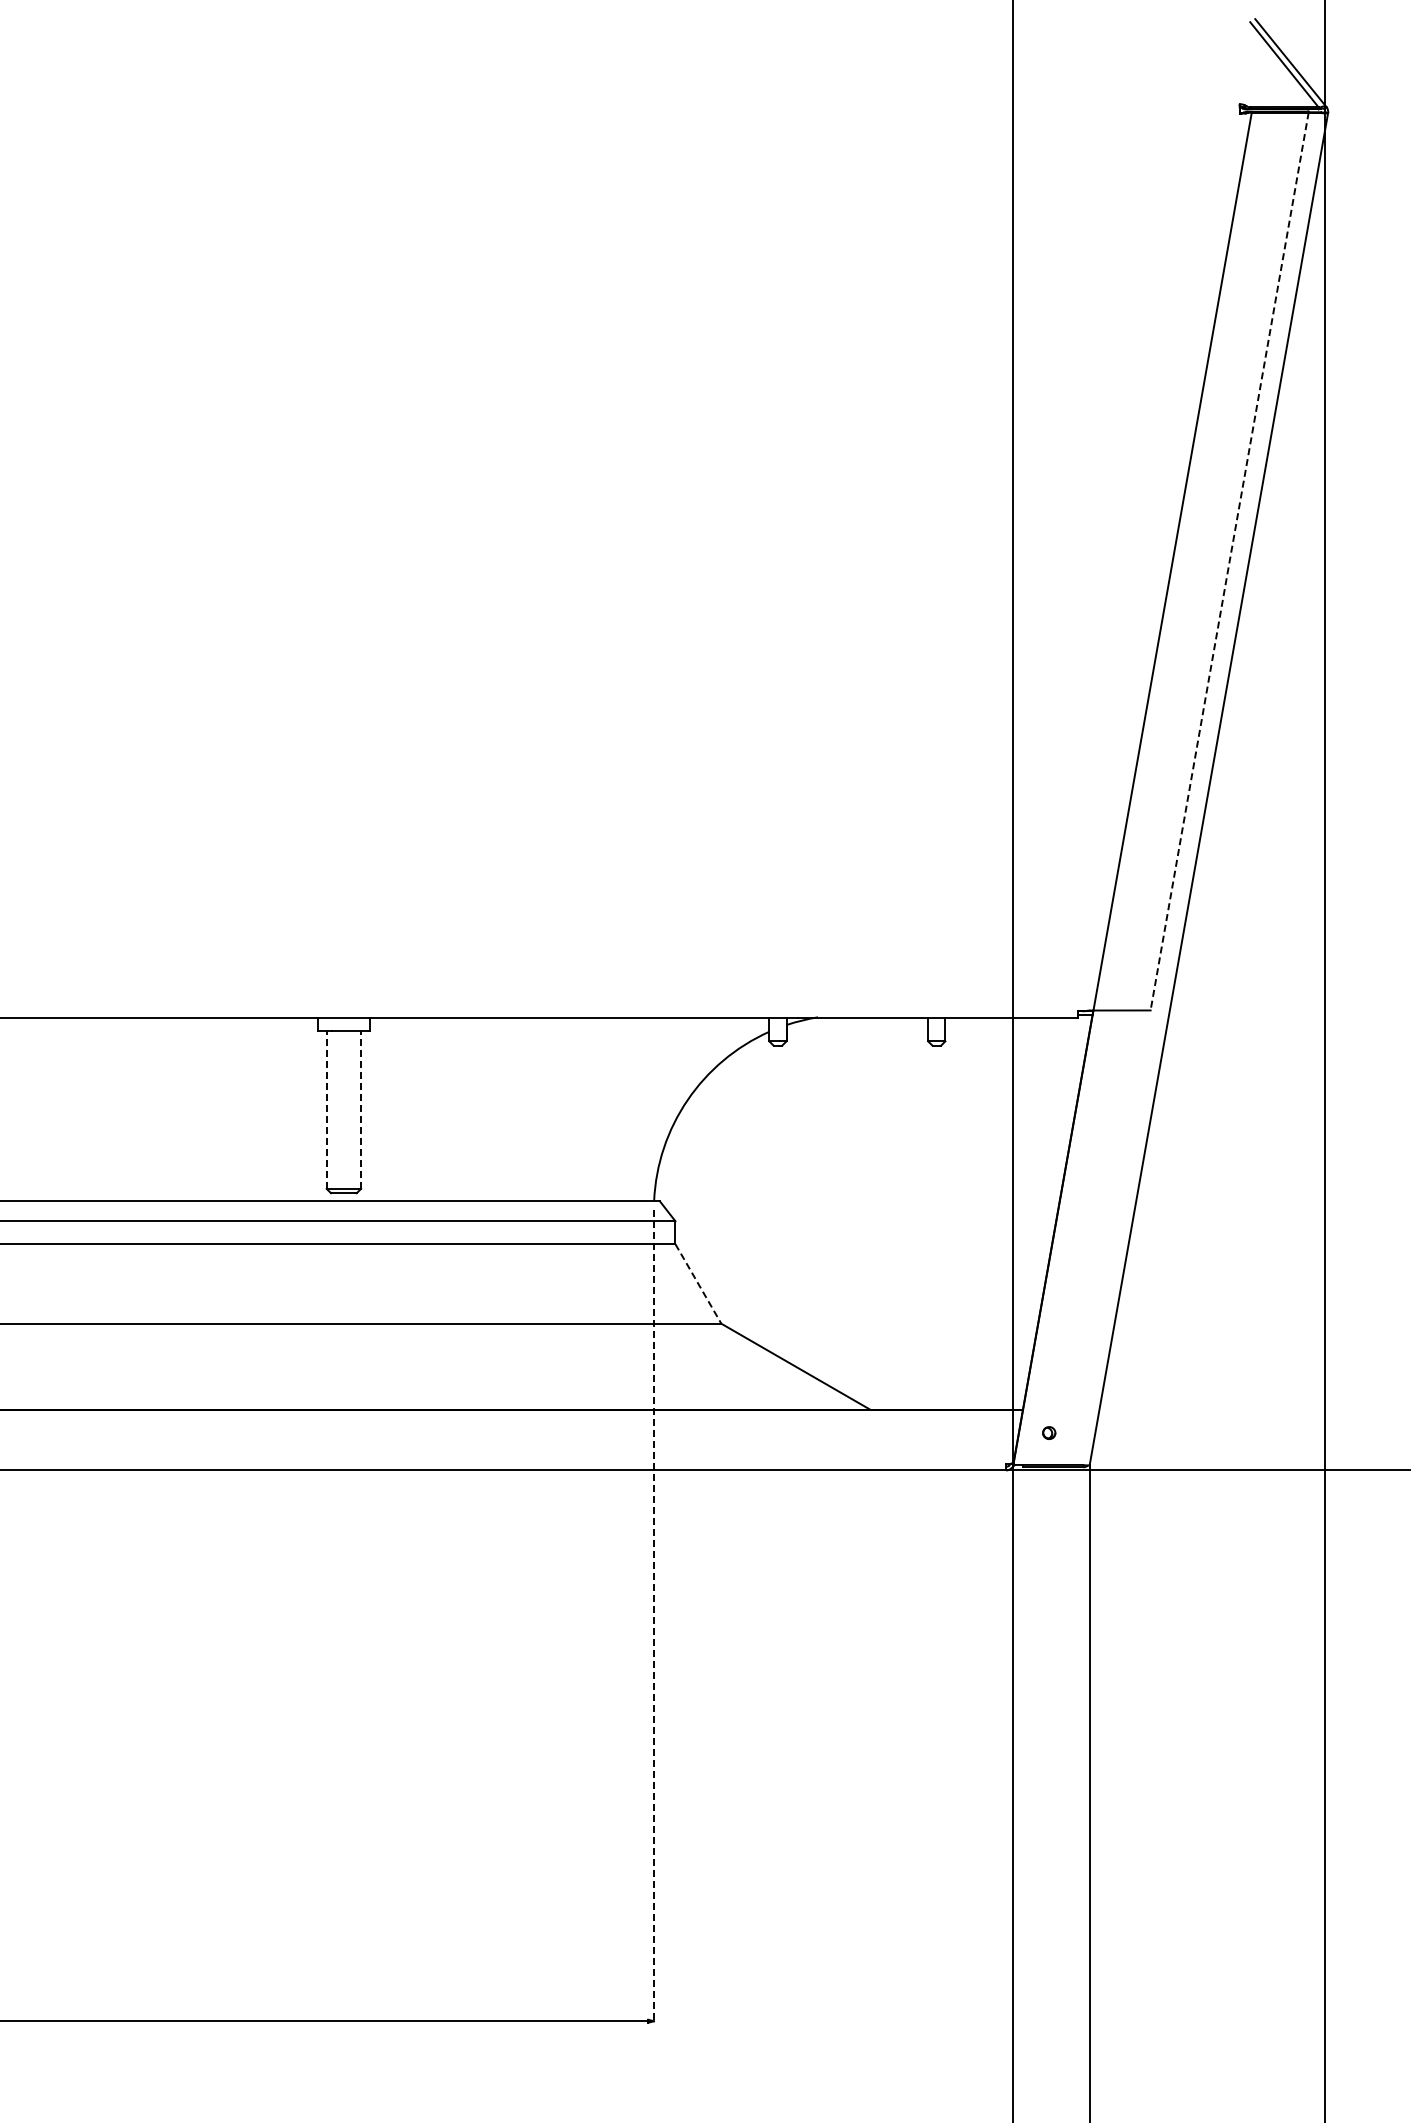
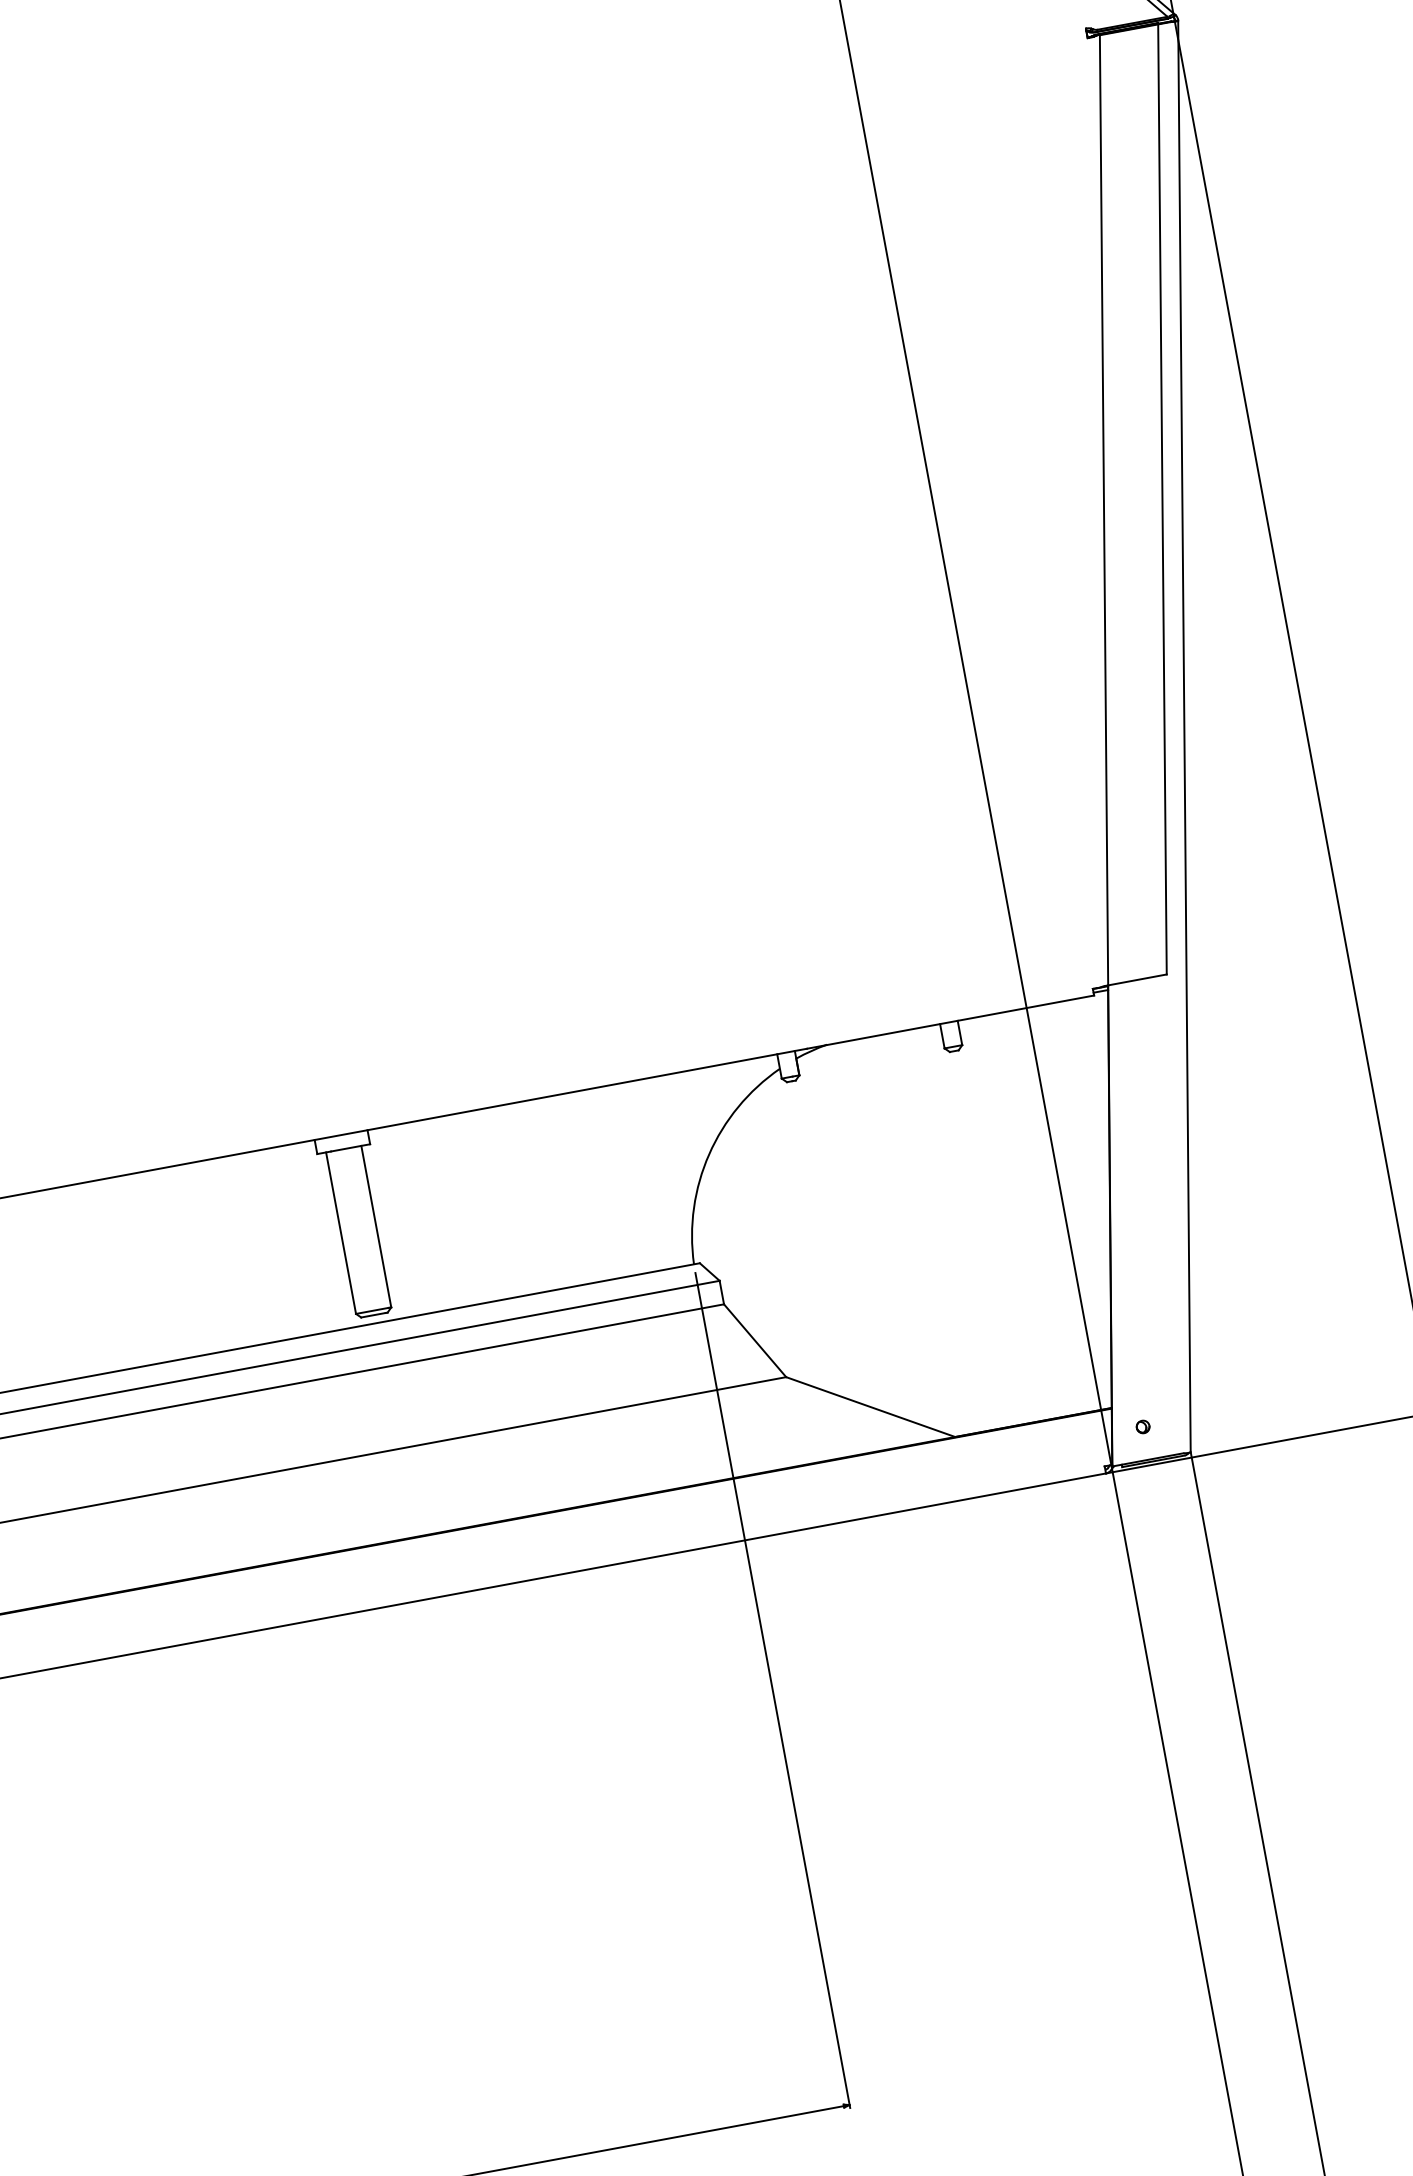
line: (1229, 561) -> (1162, 499), dashed -> solid
line: (326, 1110) -> (340, 1233), dashed -> solid
line: (361, 1110) -> (376, 1226), dashed -> solid
line: (698, 1283) -> (755, 1340), dashed -> solid
line: (653, 1617) -> (772, 1691), dashed -> solid

